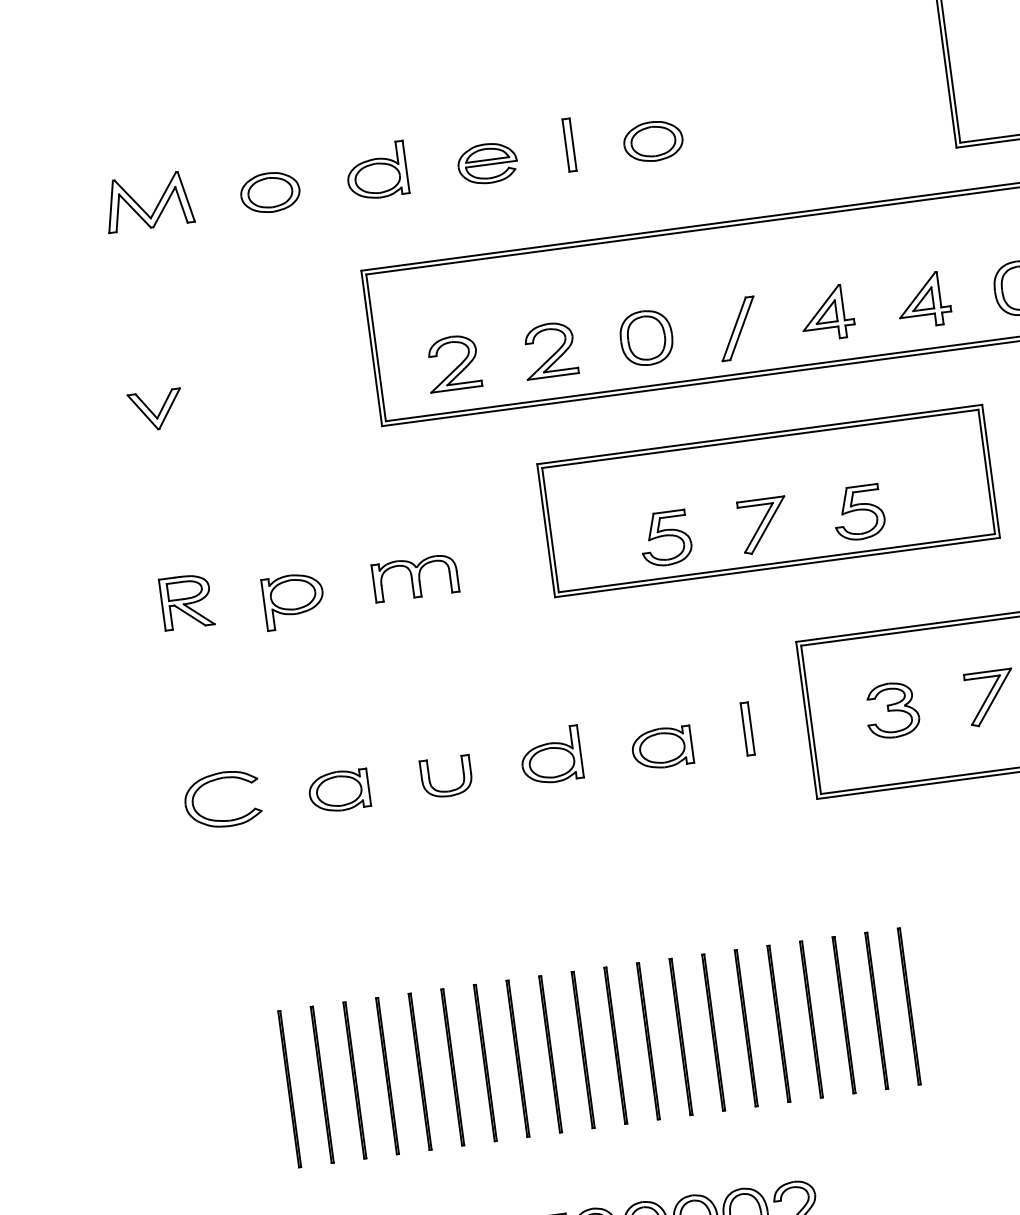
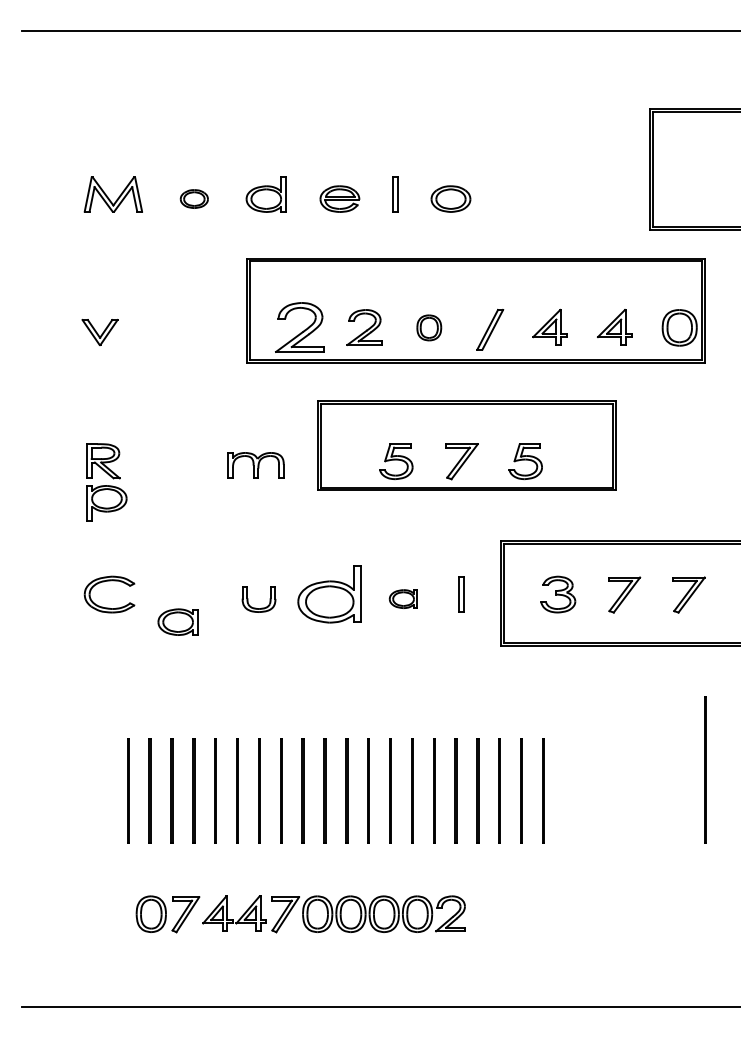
part: (270, 191) -> (194, 198), size x0.7
part: (646, 337) -> (429, 327), size x0.7
part: (452, 363) -> (299, 327), size x1.4
part: (767, 500) -> (466, 445), moved
part: (293, 601) -> (106, 503), moved
part: (662, 747) -> (403, 598), size x0.7
part: (550, 755) -> (329, 594), size x1.6
part: (338, 790) -> (177, 621), moved

